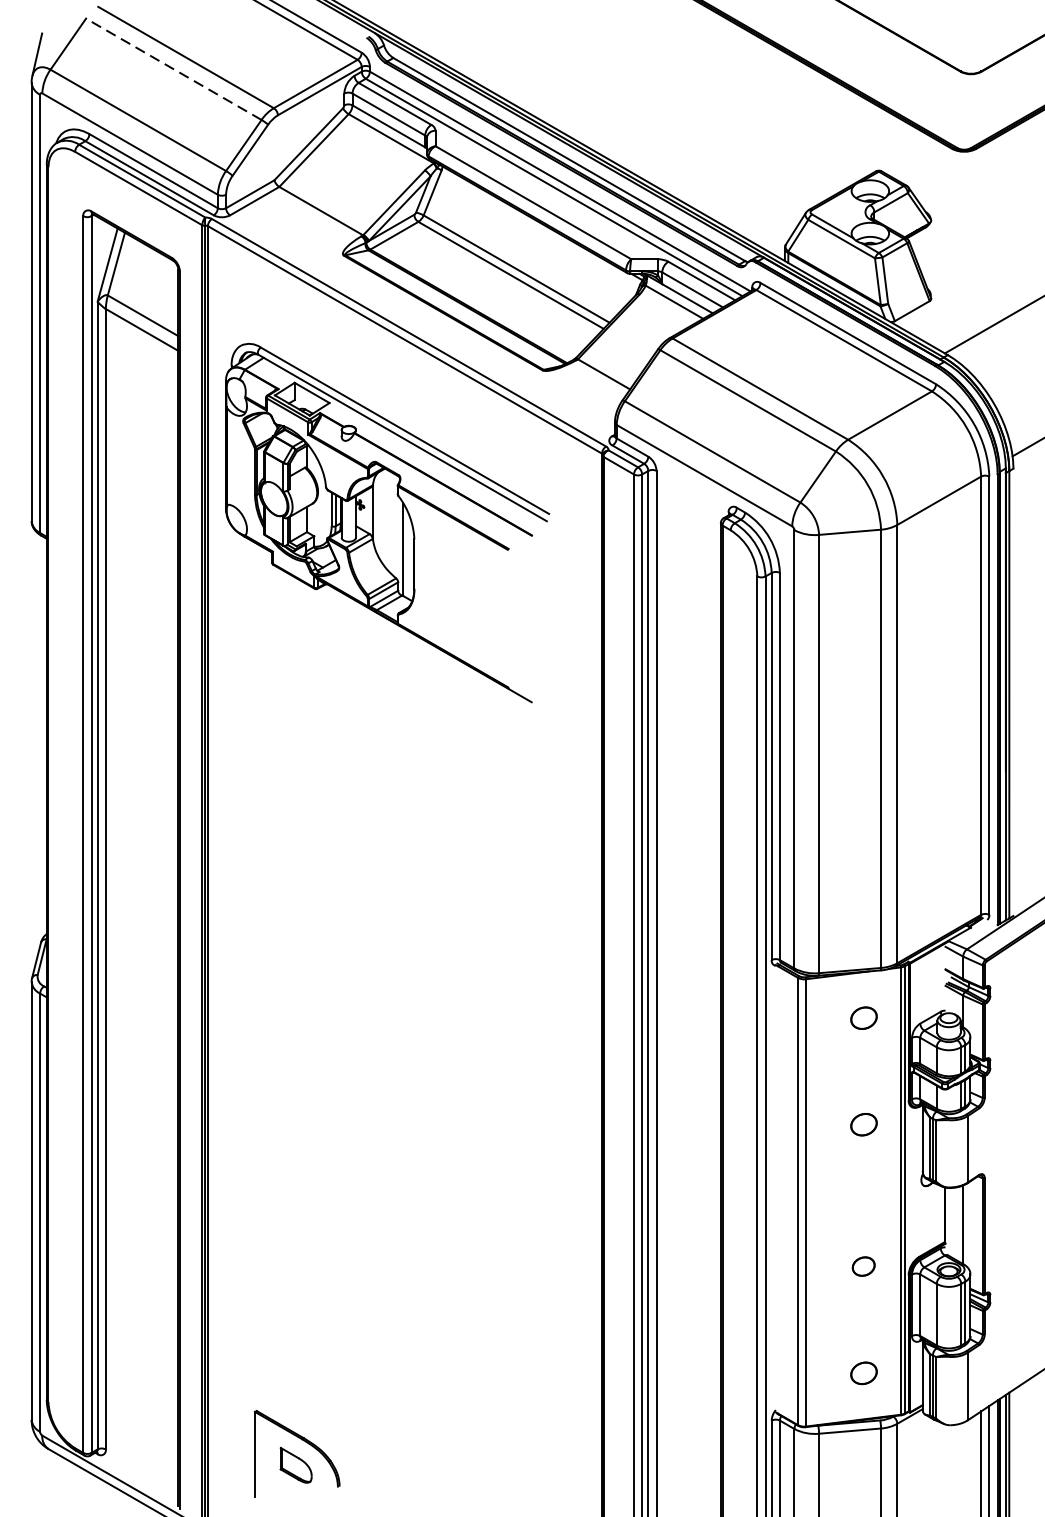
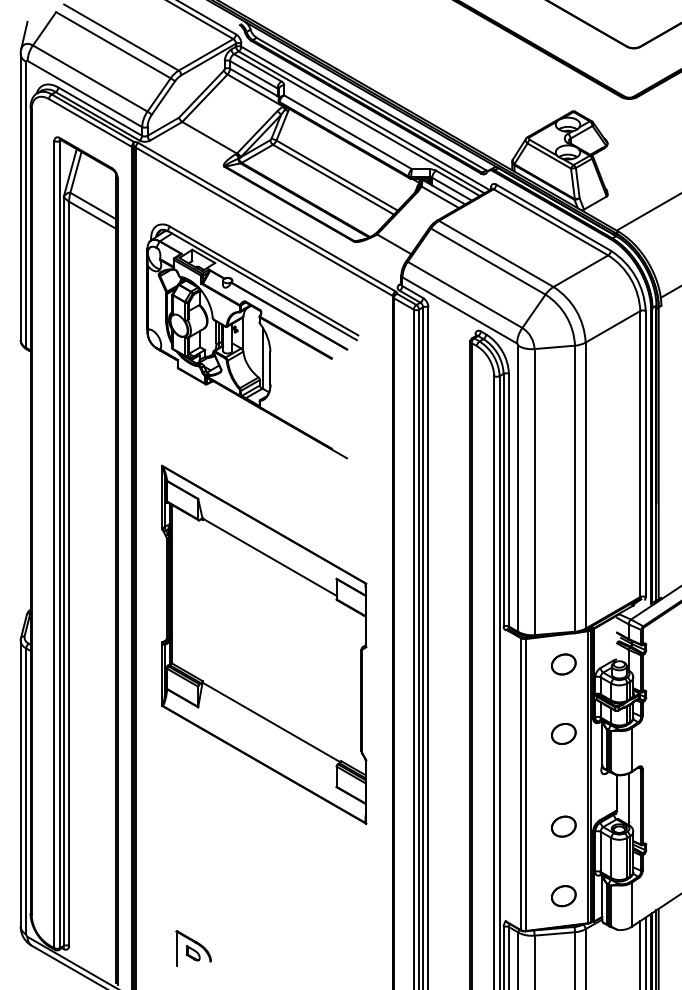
line: (173, 68) -> (113, 44), dashed -> solid
part: (405, 987) -> (264, 644), added
part: (863, 1018) -> (563, 664), size x1.43
part: (863, 1123) -> (563, 733), size x1.43
part: (863, 1266) -> (563, 826), size x1.67
part: (863, 1373) -> (563, 896), size x1.43
part: (296, 1453) -> (193, 948), size x0.62

